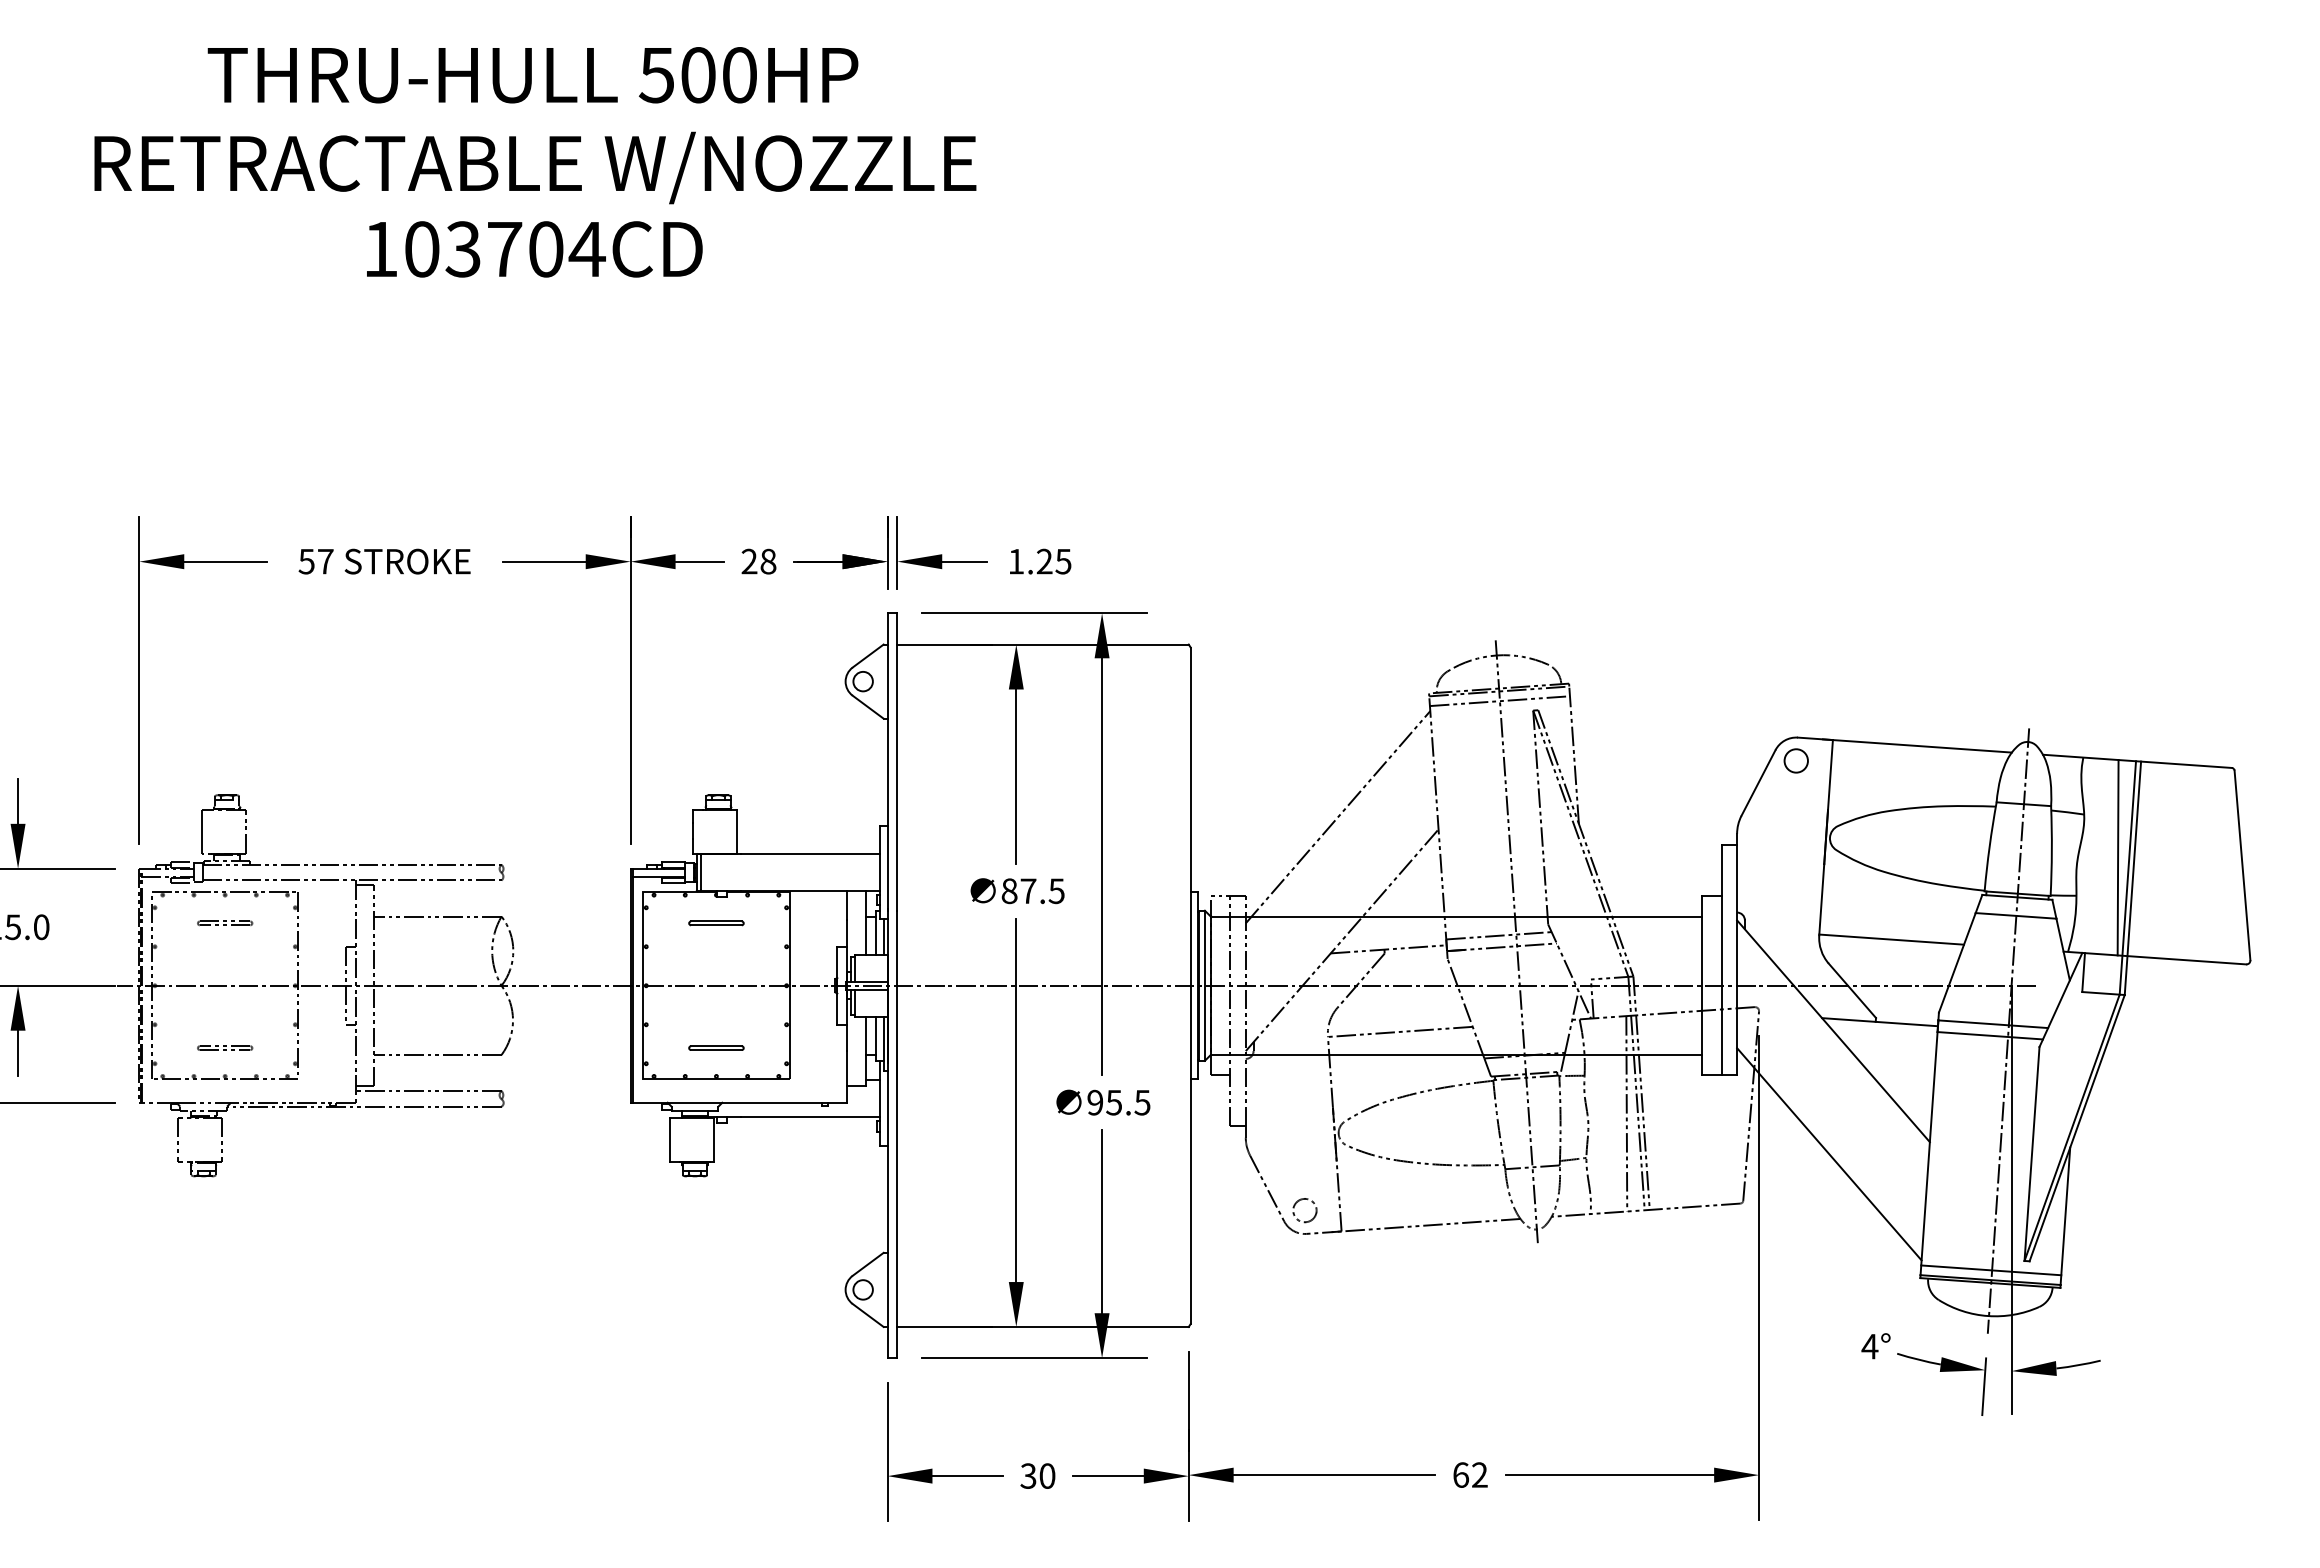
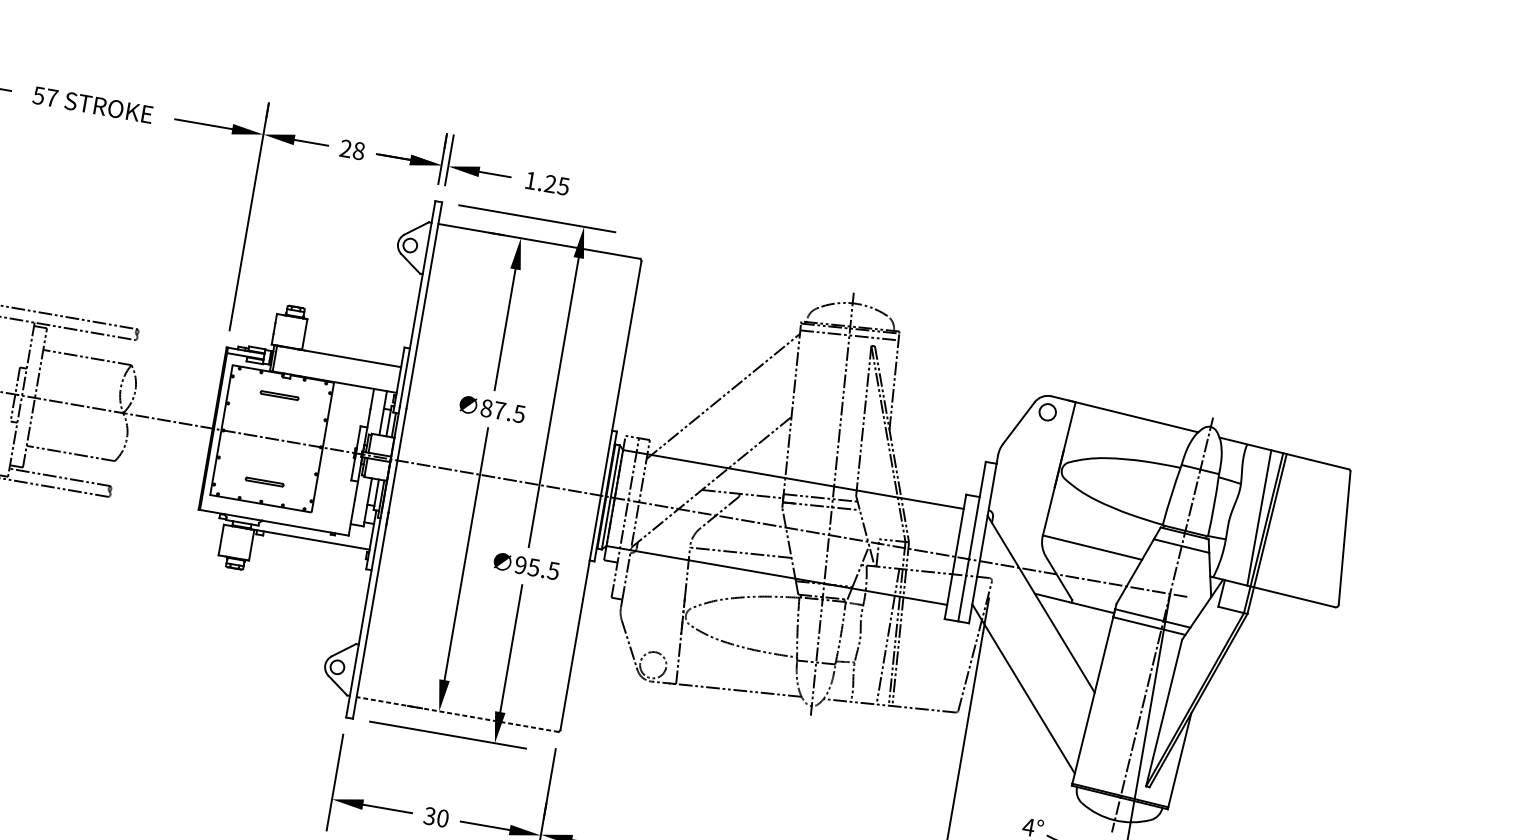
circle: (1304, 1210) -> (652, 665), size x1.6
line: (1991, 1270) -> (1122, 788), removed
line: (1043, 1326) -> (458, 714), solid -> dashed

